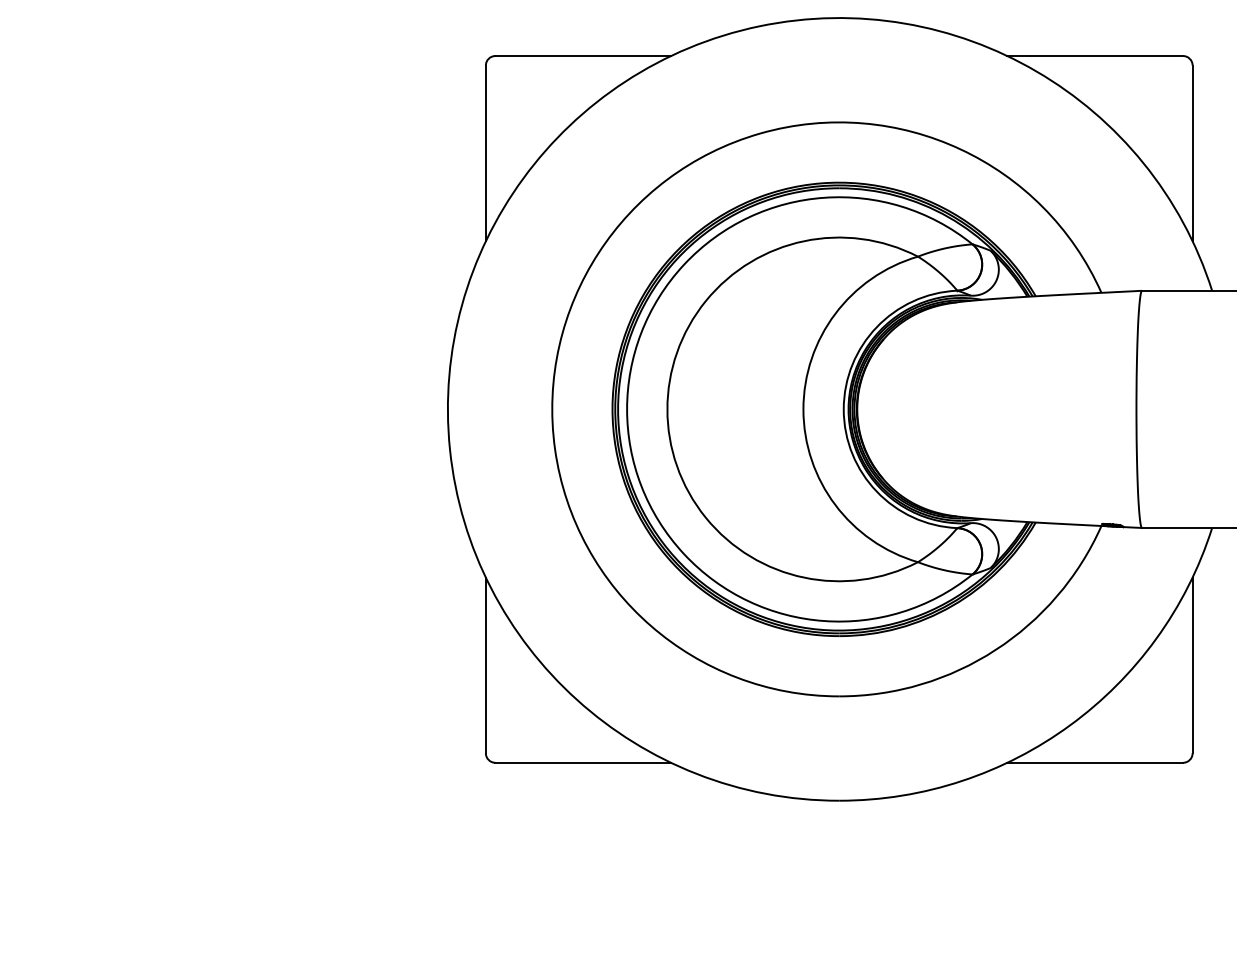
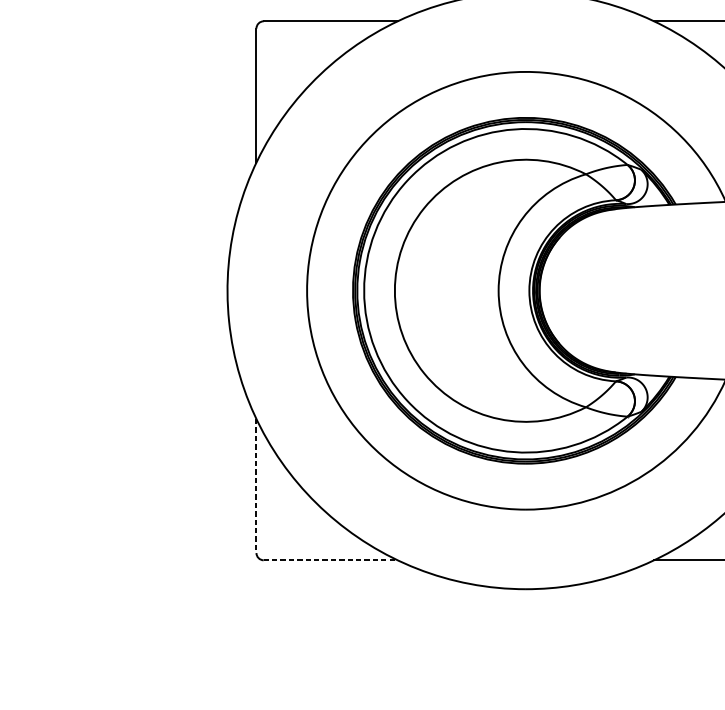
line: (485, 665) -> (256, 486), solid -> dashed
line: (583, 762) -> (330, 560), solid -> dashed

